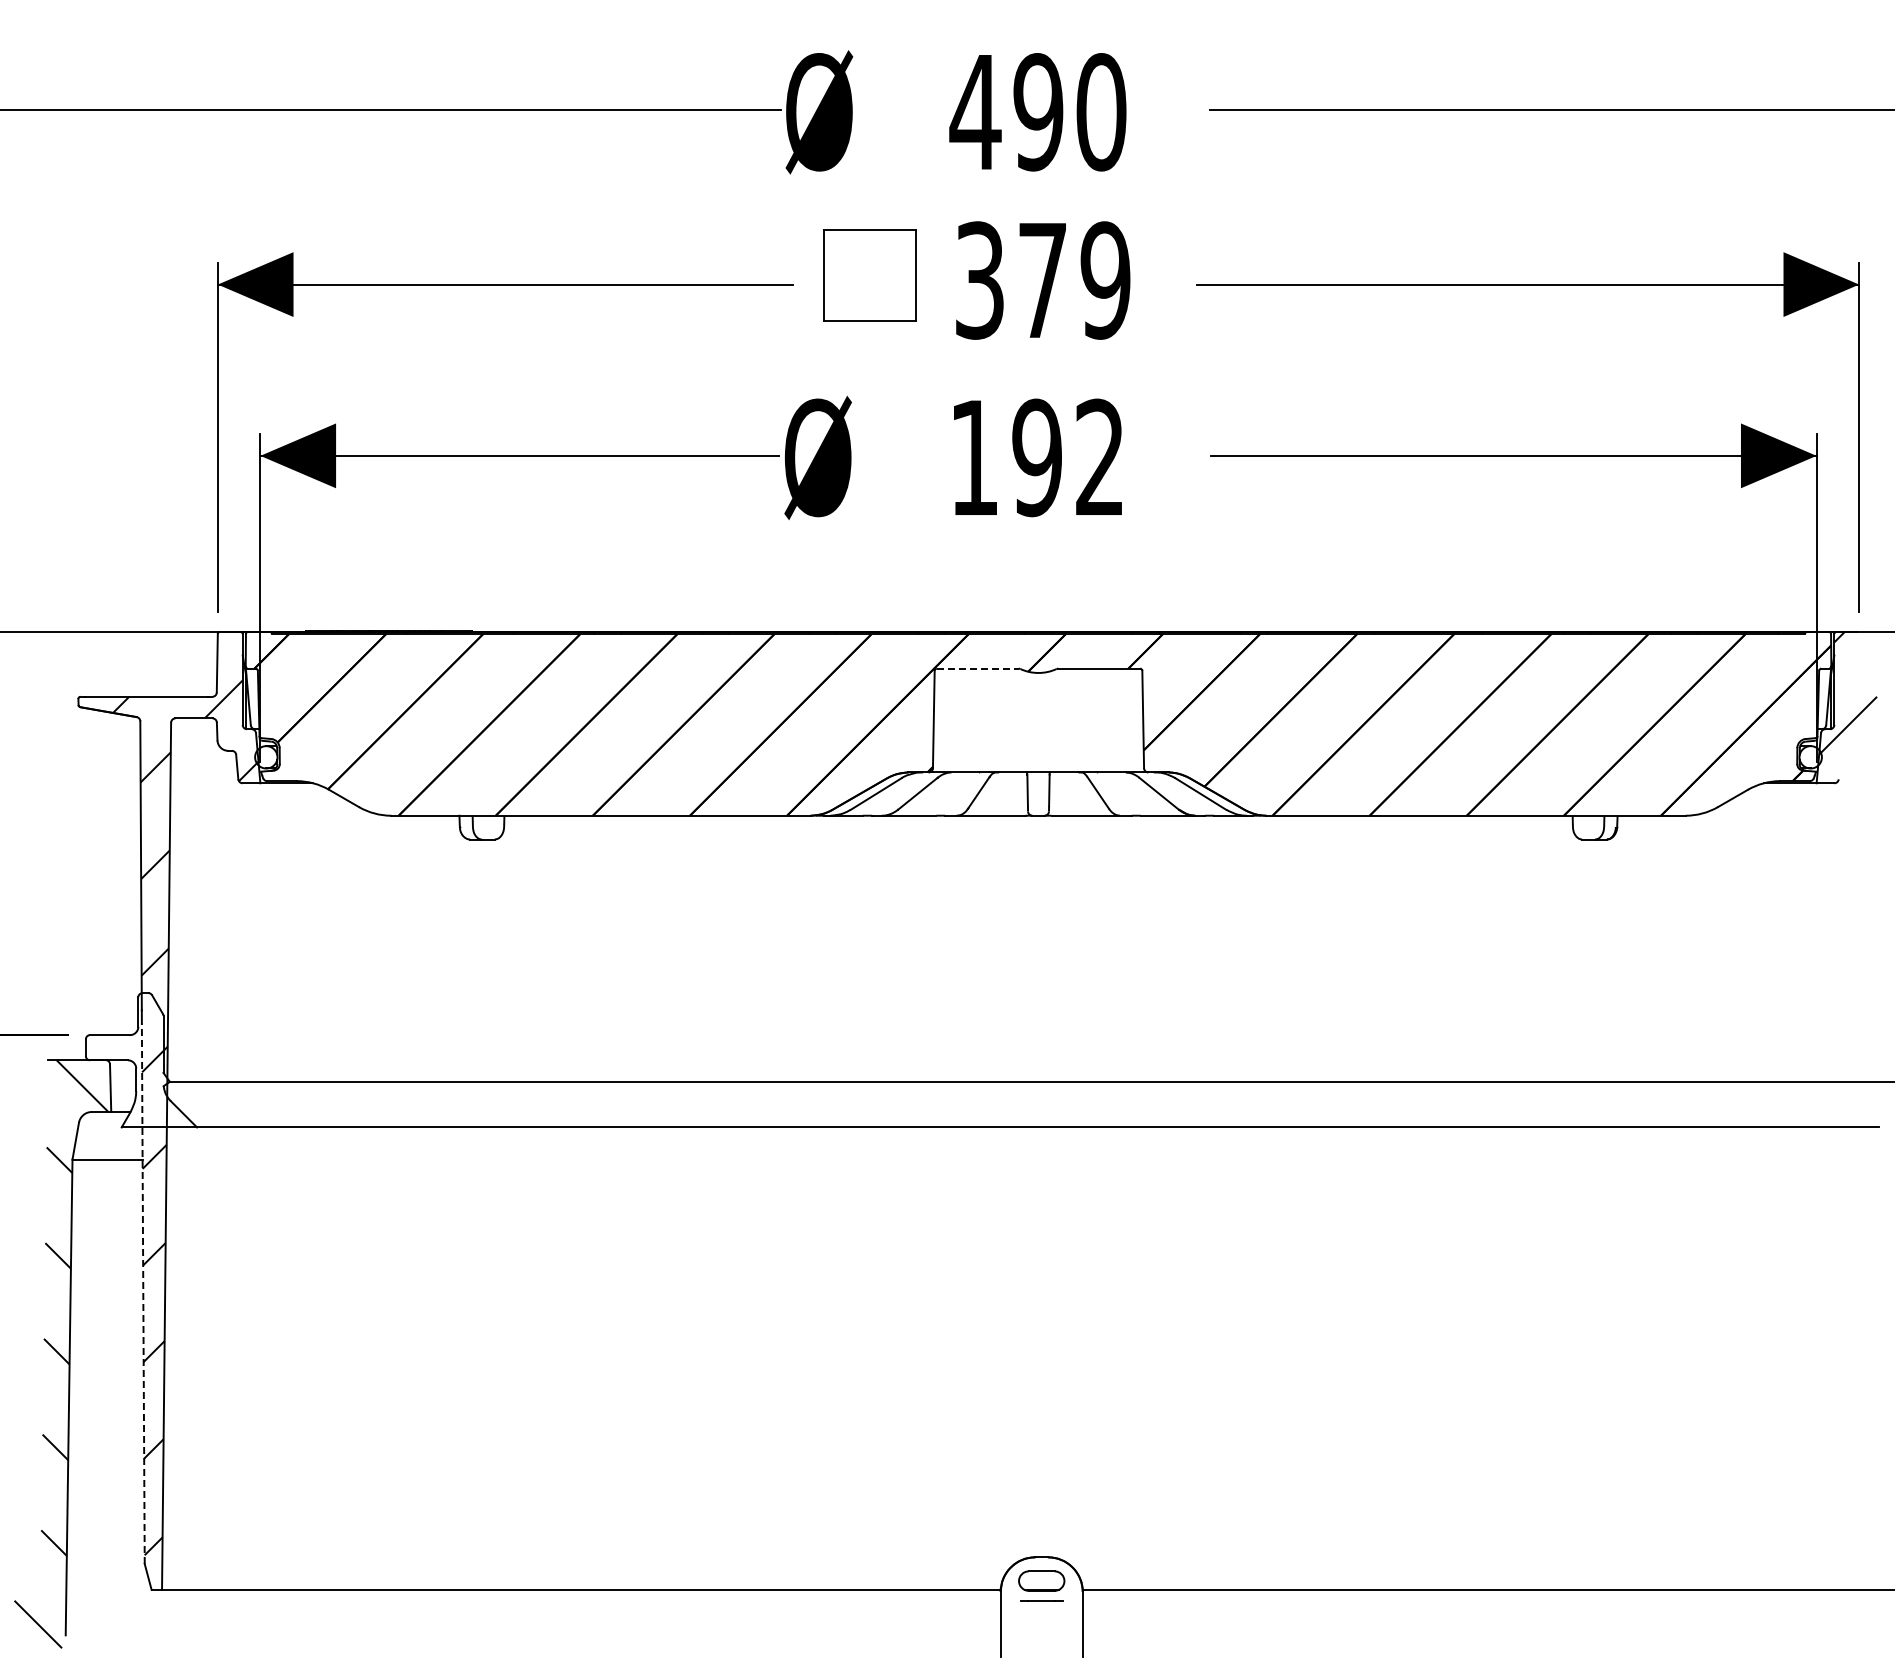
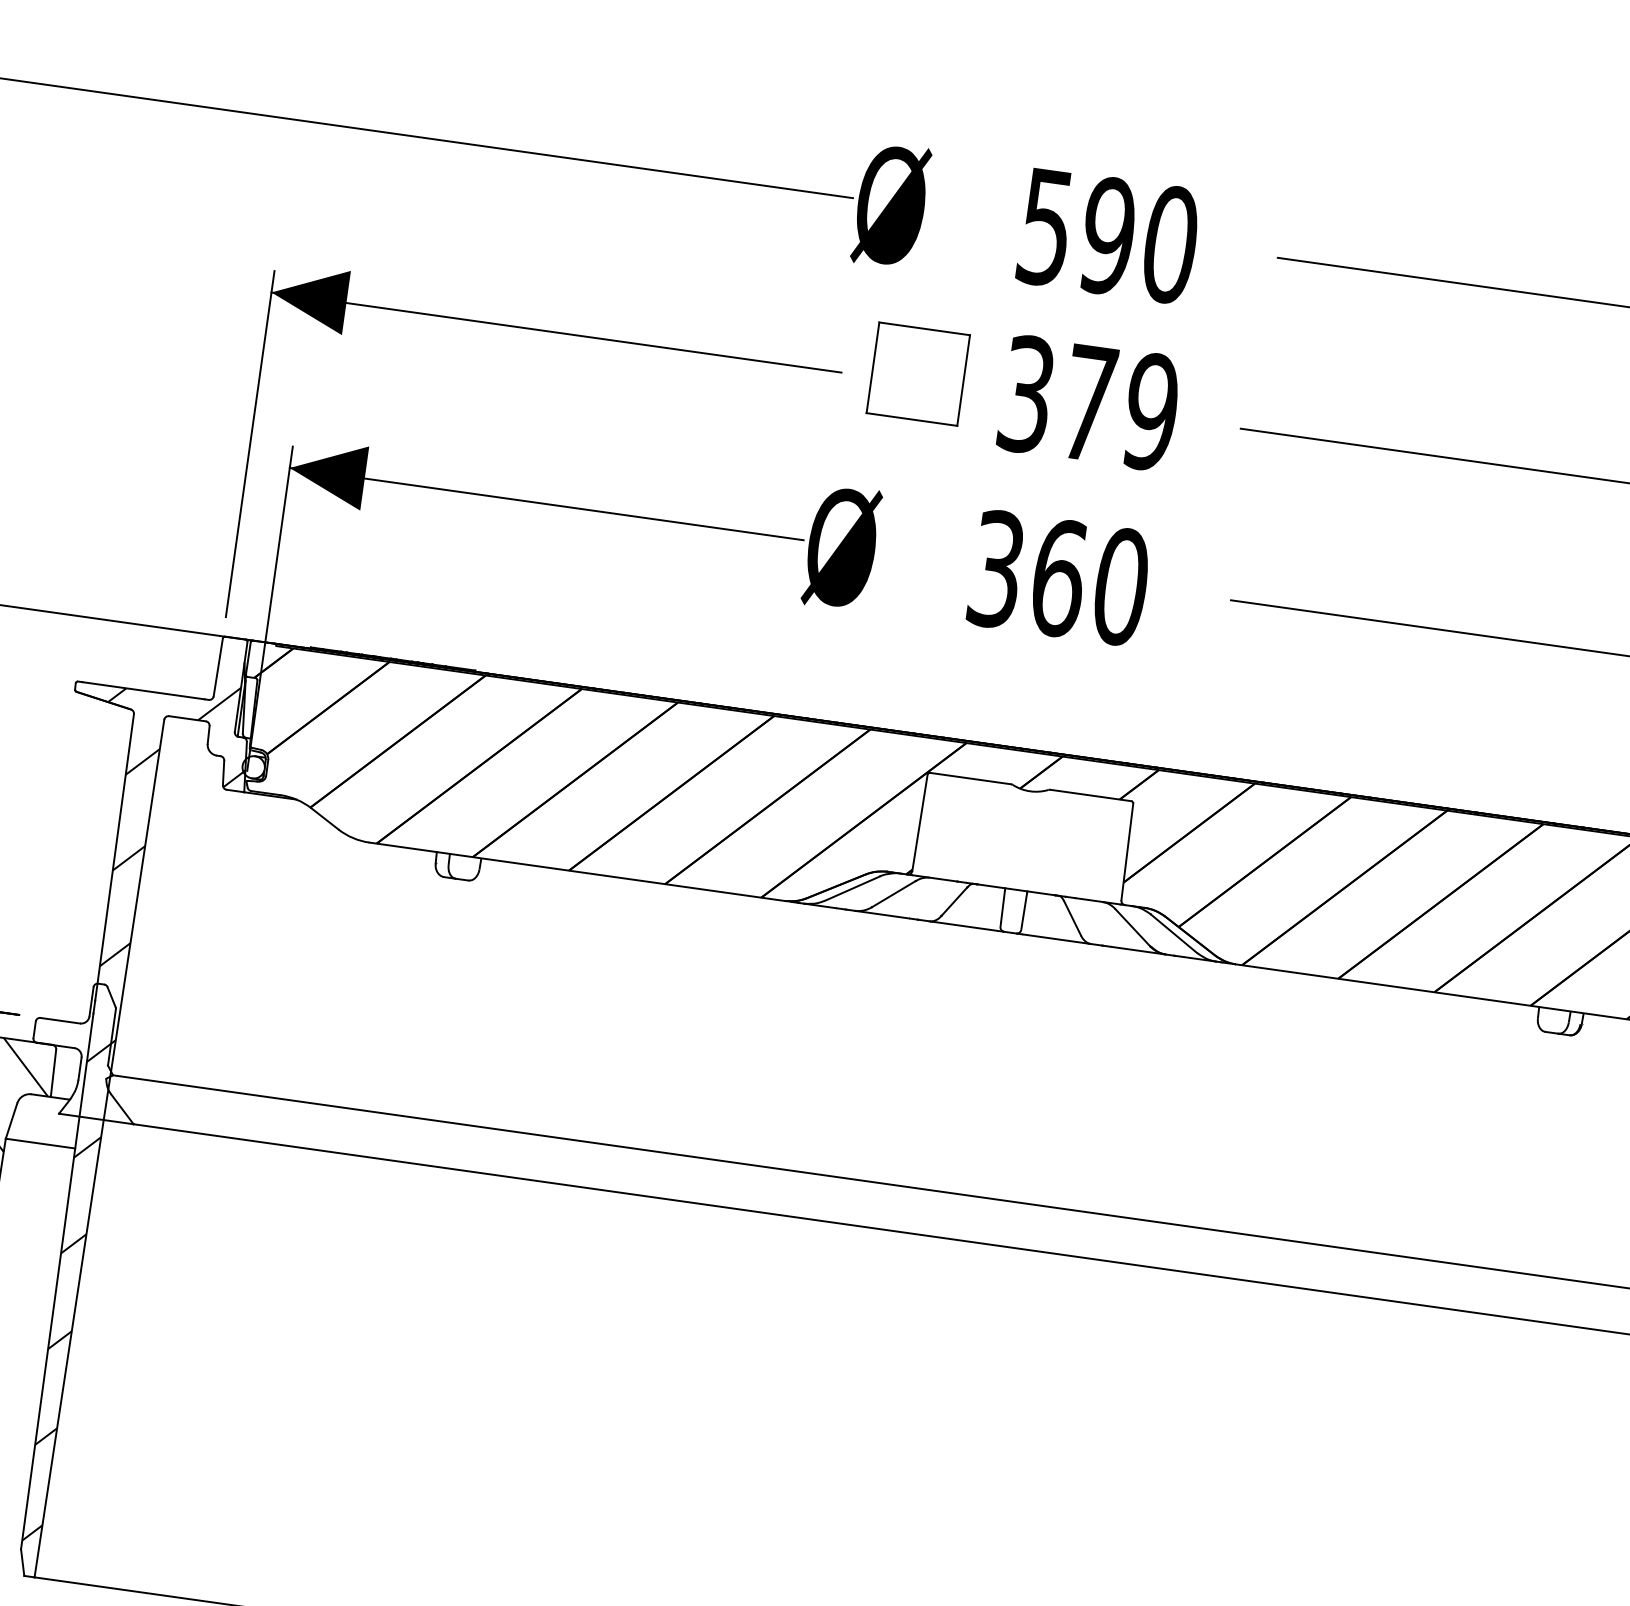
text: (975, 113) -> (1045, 228), 490 -> 590
text: (1037, 457) -> (1059, 577), 192 -> 360
line: (977, 668) -> (970, 778), dashed -> solid
line: (143, 1293) -> (57, 1281), dashed -> solid

